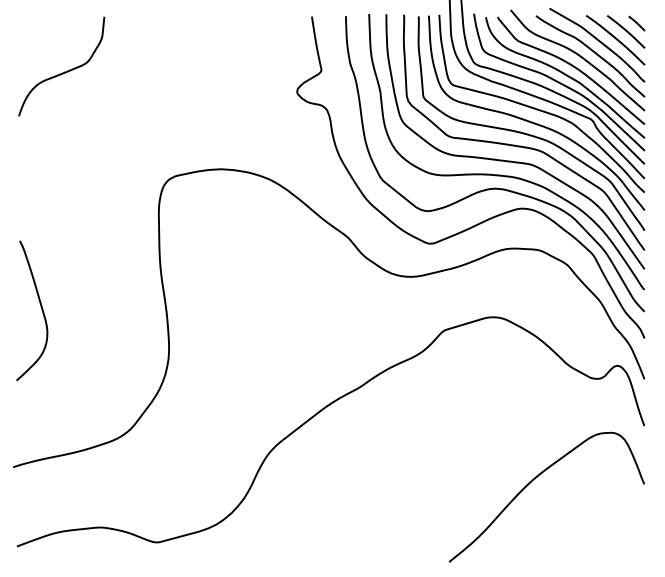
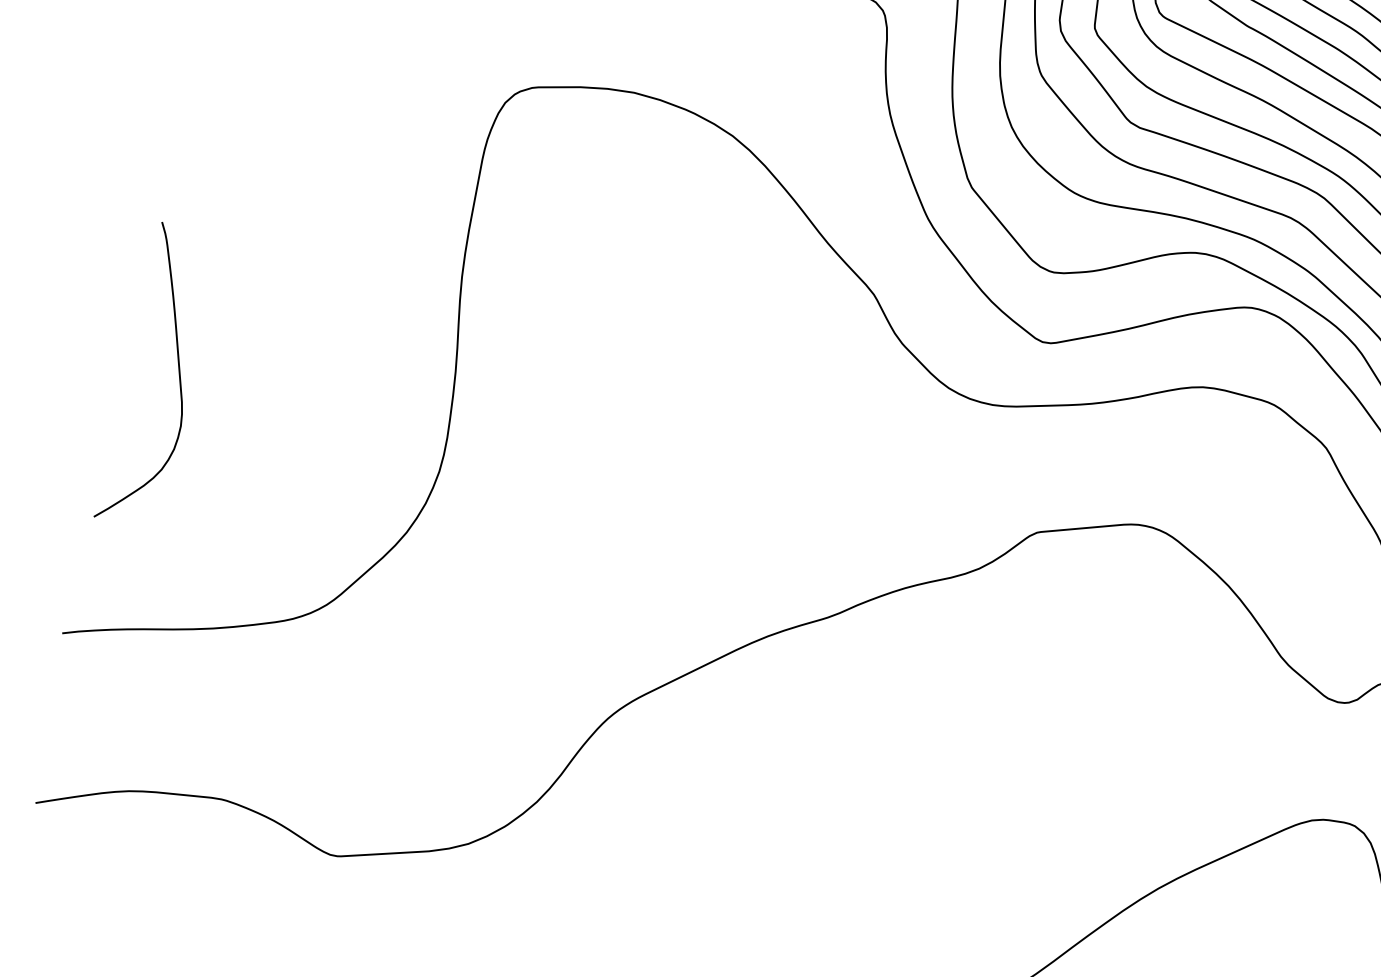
curve: (40, 307) -> (176, 372), moved

